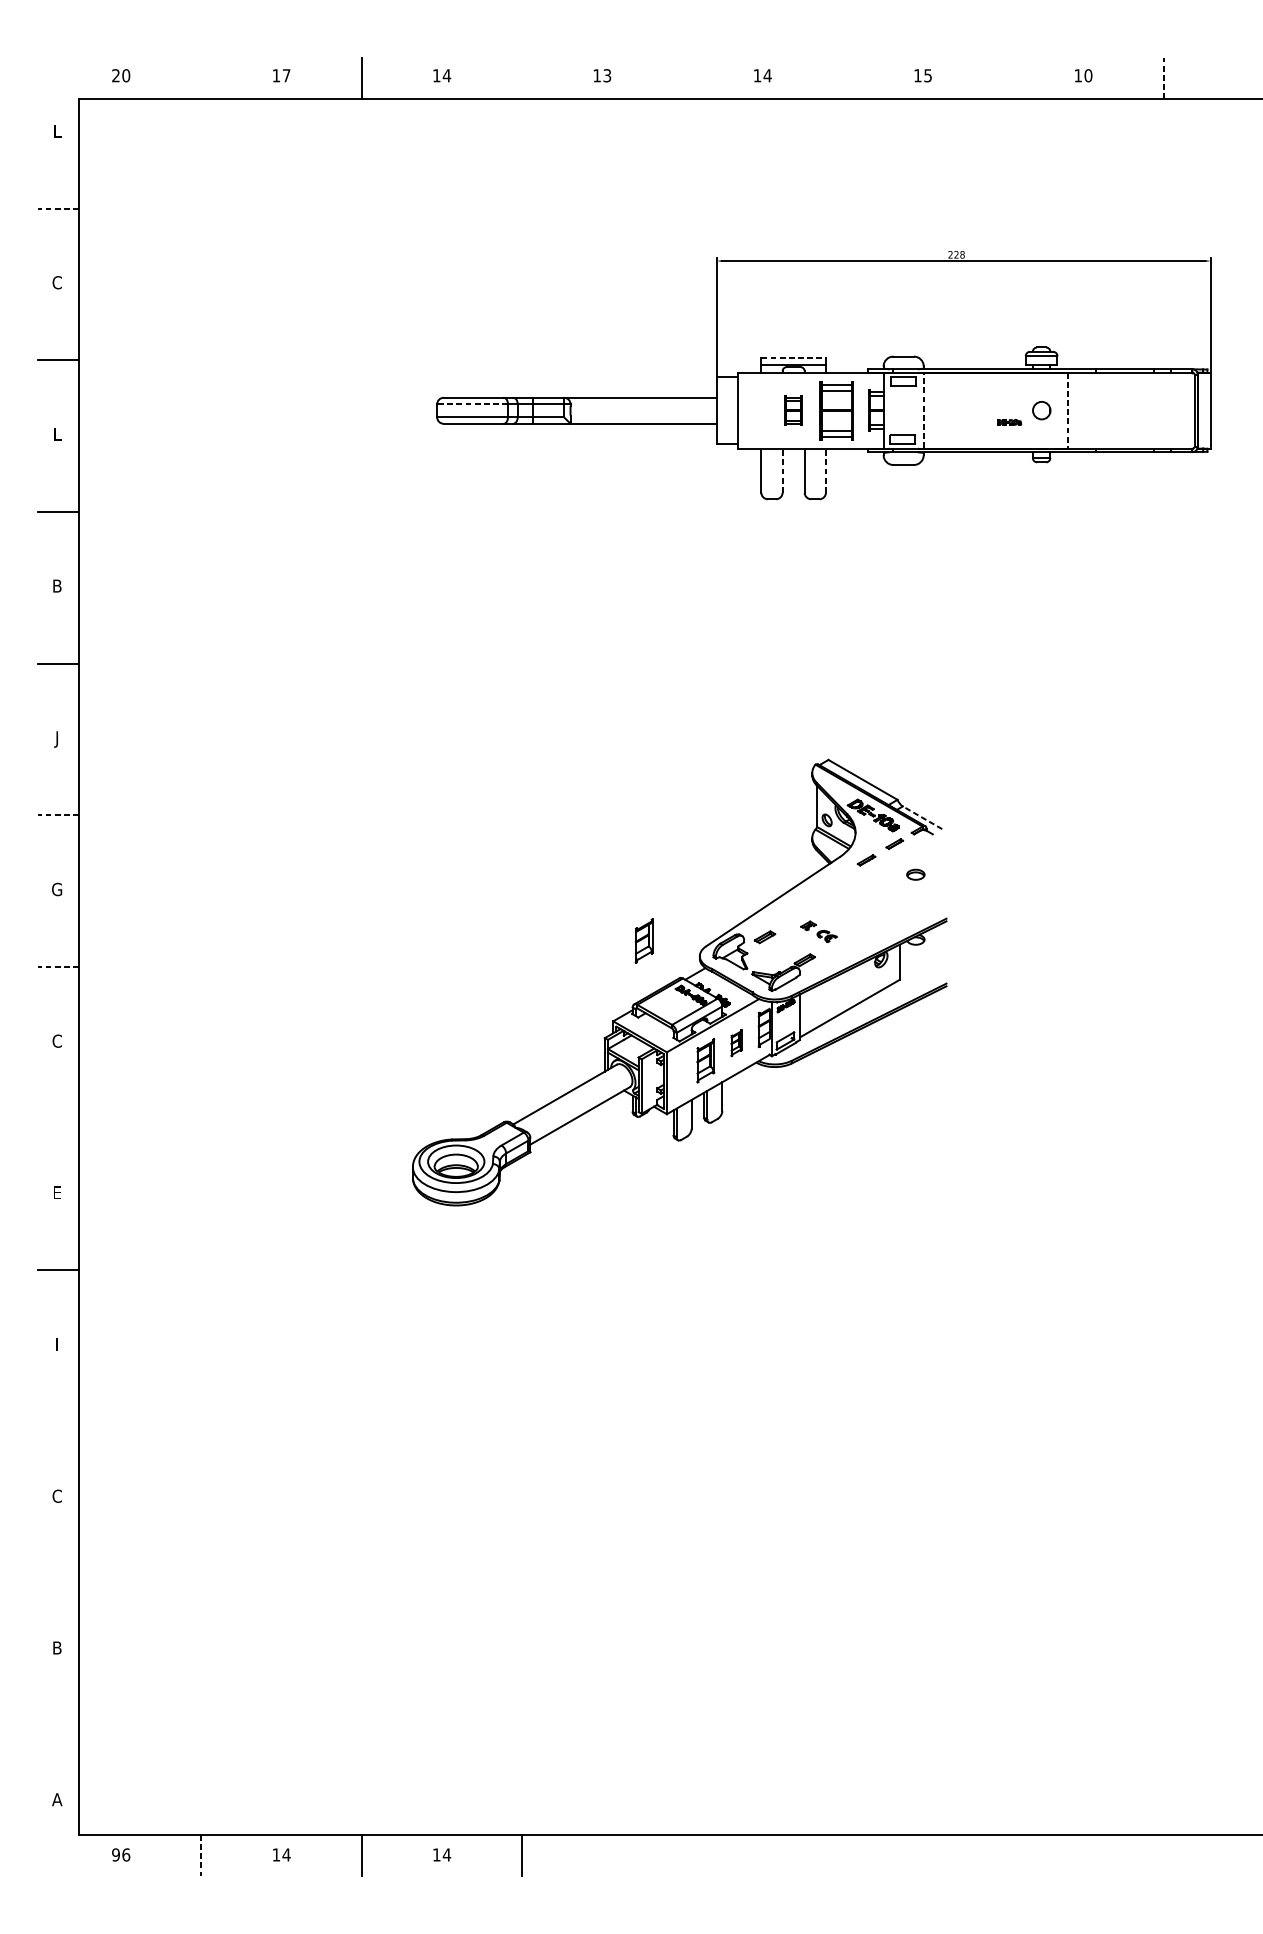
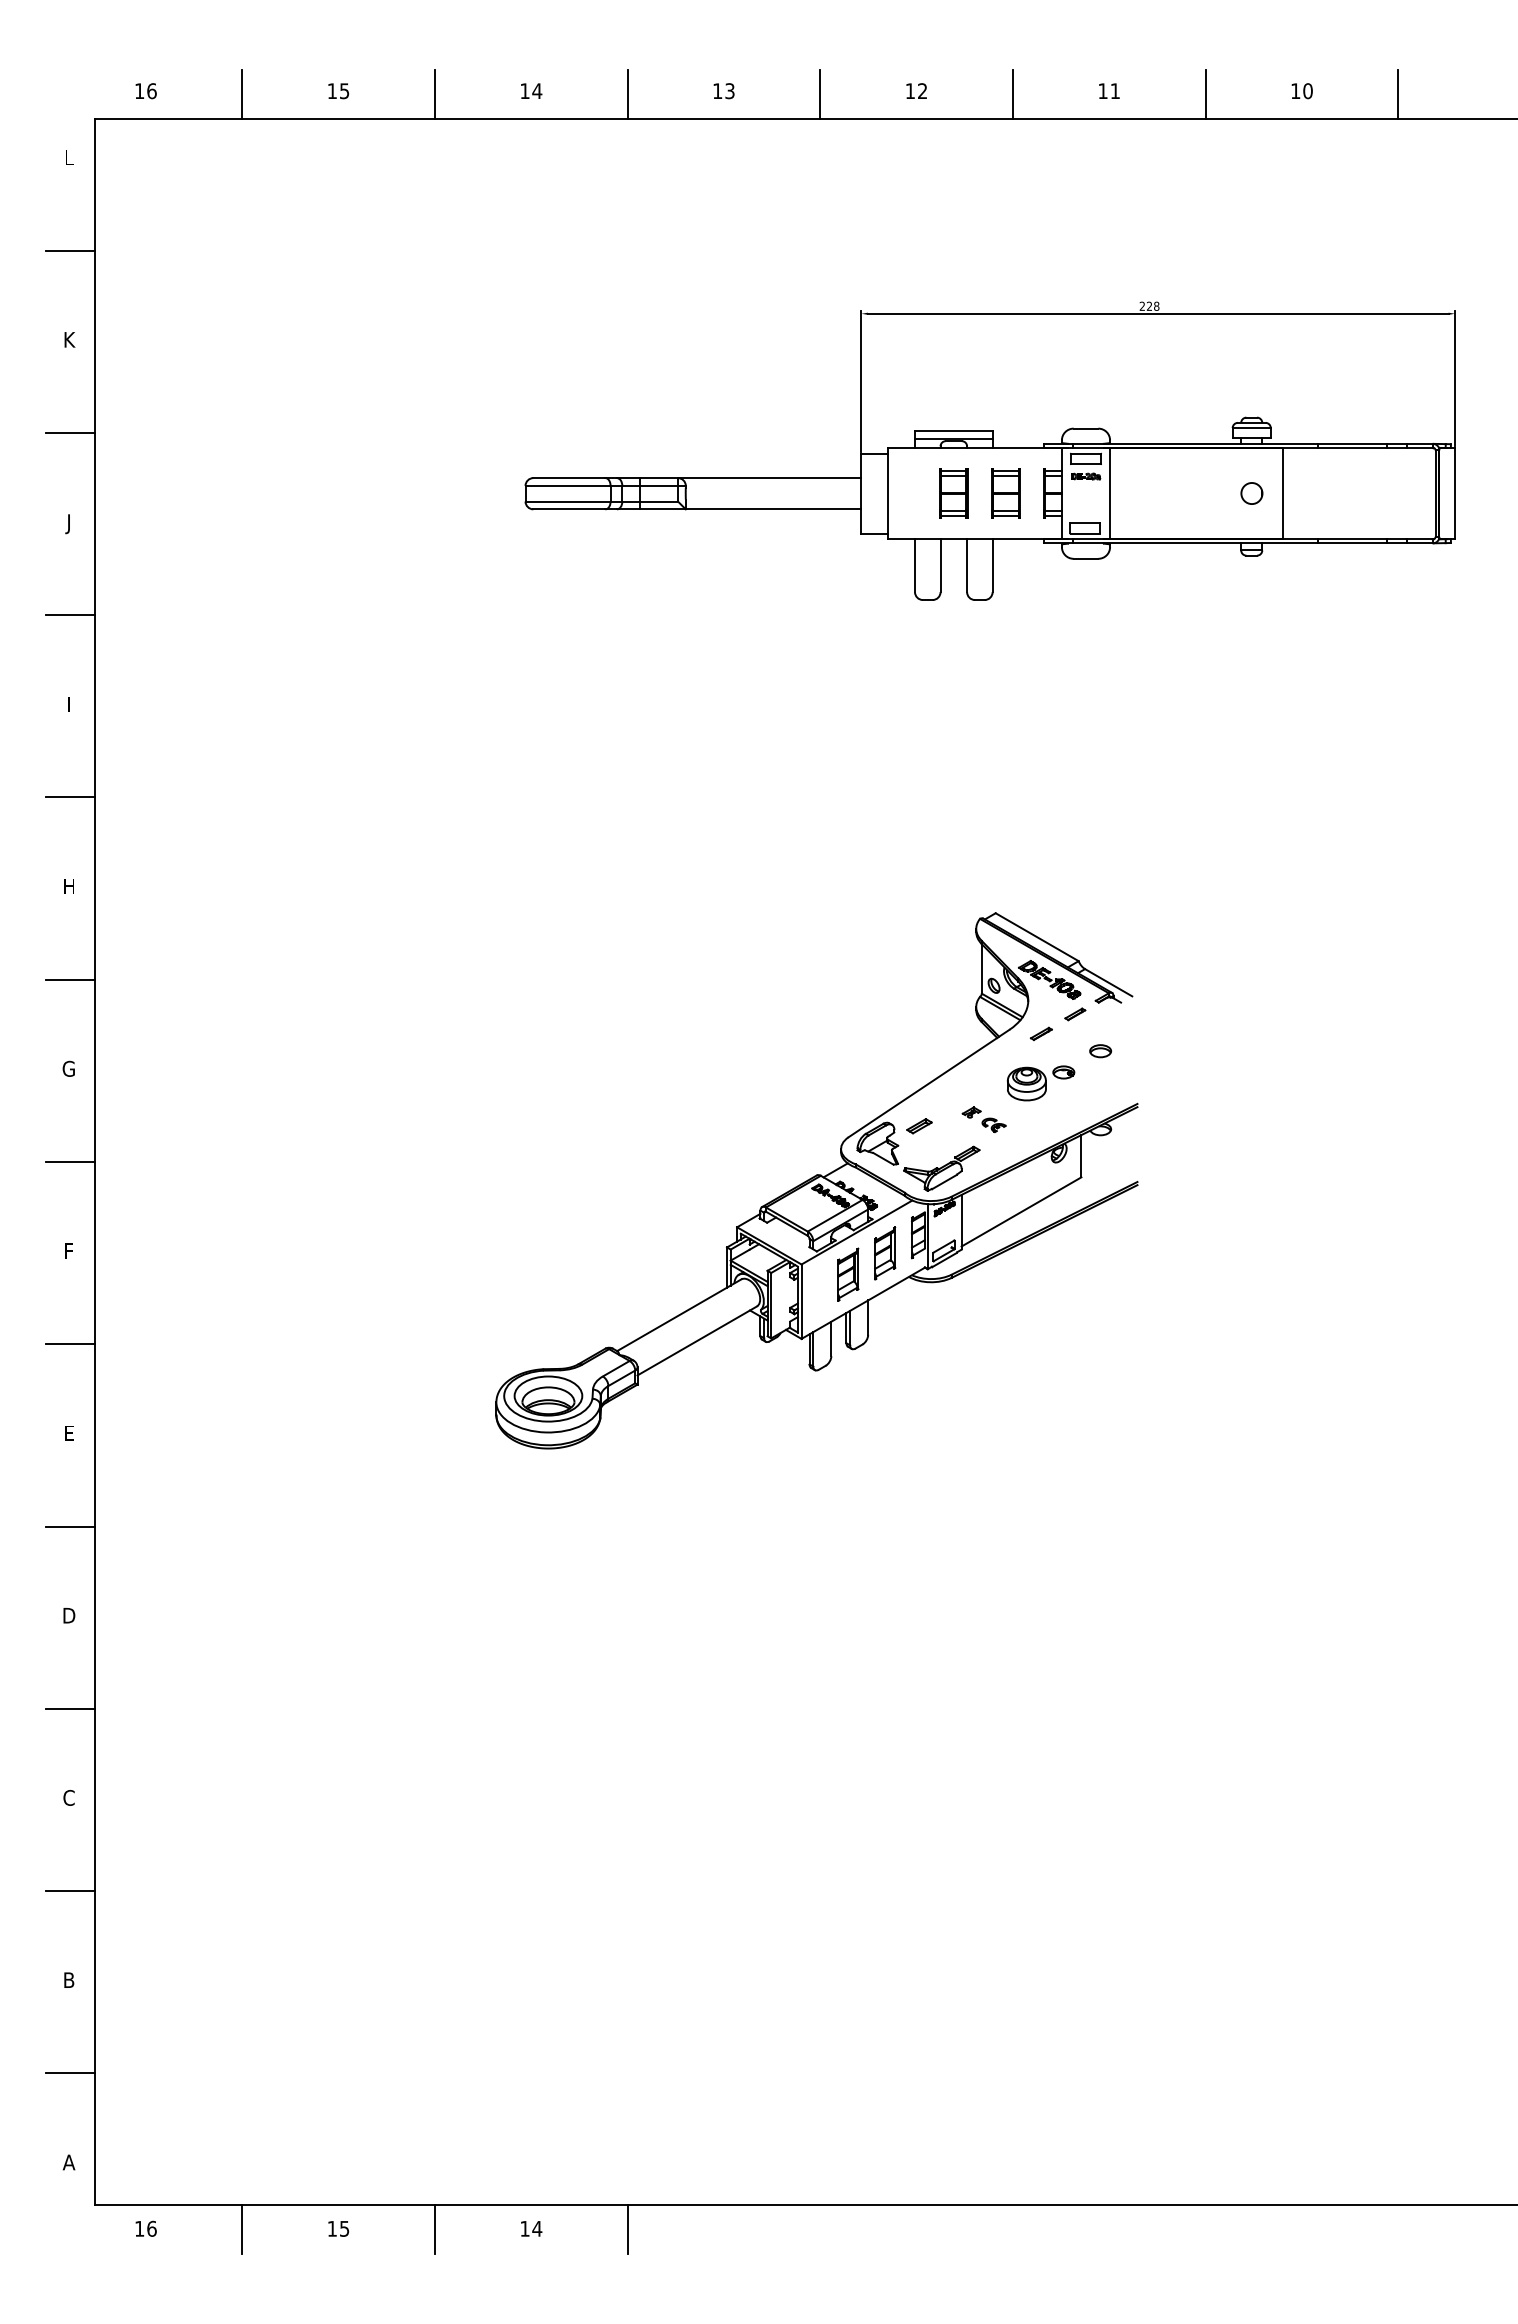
text: (120, 75) -> (145, 90), 20 -> 16
text: (767, 75) -> (922, 90), 14 -> 12
text: (286, 76) -> (344, 91), 17 -> 15
text: (927, 76) -> (1114, 91), 15 -> 11
line: (201, 78) -> (242, 94), added
line: (522, 78) -> (627, 94), added
line: (682, 78) -> (820, 94), added
line: (842, 78) -> (1012, 94), added
line: (1003, 78) -> (1205, 94), added
line: (1163, 78) -> (1398, 94), dashed -> solid
line: (58, 208) -> (70, 250), dashed -> solid
text: (57, 282) -> (69, 339), C -> K
line: (793, 358) -> (953, 430), dashed -> solid
line: (472, 403) -> (568, 485), dashed -> solid
part: (793, 410) -> (953, 493), size x1.43
part: (836, 410) -> (1005, 493), size x0.71
line: (924, 410) -> (1110, 493), dashed -> solid
line: (1068, 410) -> (1283, 493), dashed -> solid
part: (1009, 422) -> (1086, 476), moved
text: (57, 436) -> (69, 524), L -> J
line: (782, 470) -> (940, 565), dashed -> solid
line: (825, 470) -> (992, 565), dashed -> solid
text: (57, 586) -> (69, 704), B -> I
text: (56, 739) -> (68, 888), J -> H
line: (58, 815) -> (70, 979), dashed -> solid
line: (922, 817) -> (1108, 982), dashed -> solid
part: (865, 901) -> (1040, 1083), added
part: (644, 940) -> (774, 1130), removed
line: (58, 967) -> (70, 1162), dashed -> solid
text: (56, 1041) -> (68, 1251), C -> F
part: (736, 1043) -> (885, 1253), size x1.67
line: (58, 1118) -> (70, 1344), added
text: (57, 1344) -> (69, 1615), I -> D
line: (58, 1421) -> (70, 1708), added
line: (58, 1574) -> (70, 1891), added
line: (58, 1725) -> (70, 2073), added
text: (115, 1854) -> (139, 2228), 96 -> 16
text: (286, 1854) -> (344, 2228), 14 -> 15
line: (201, 1855) -> (242, 2229), dashed -> solid

